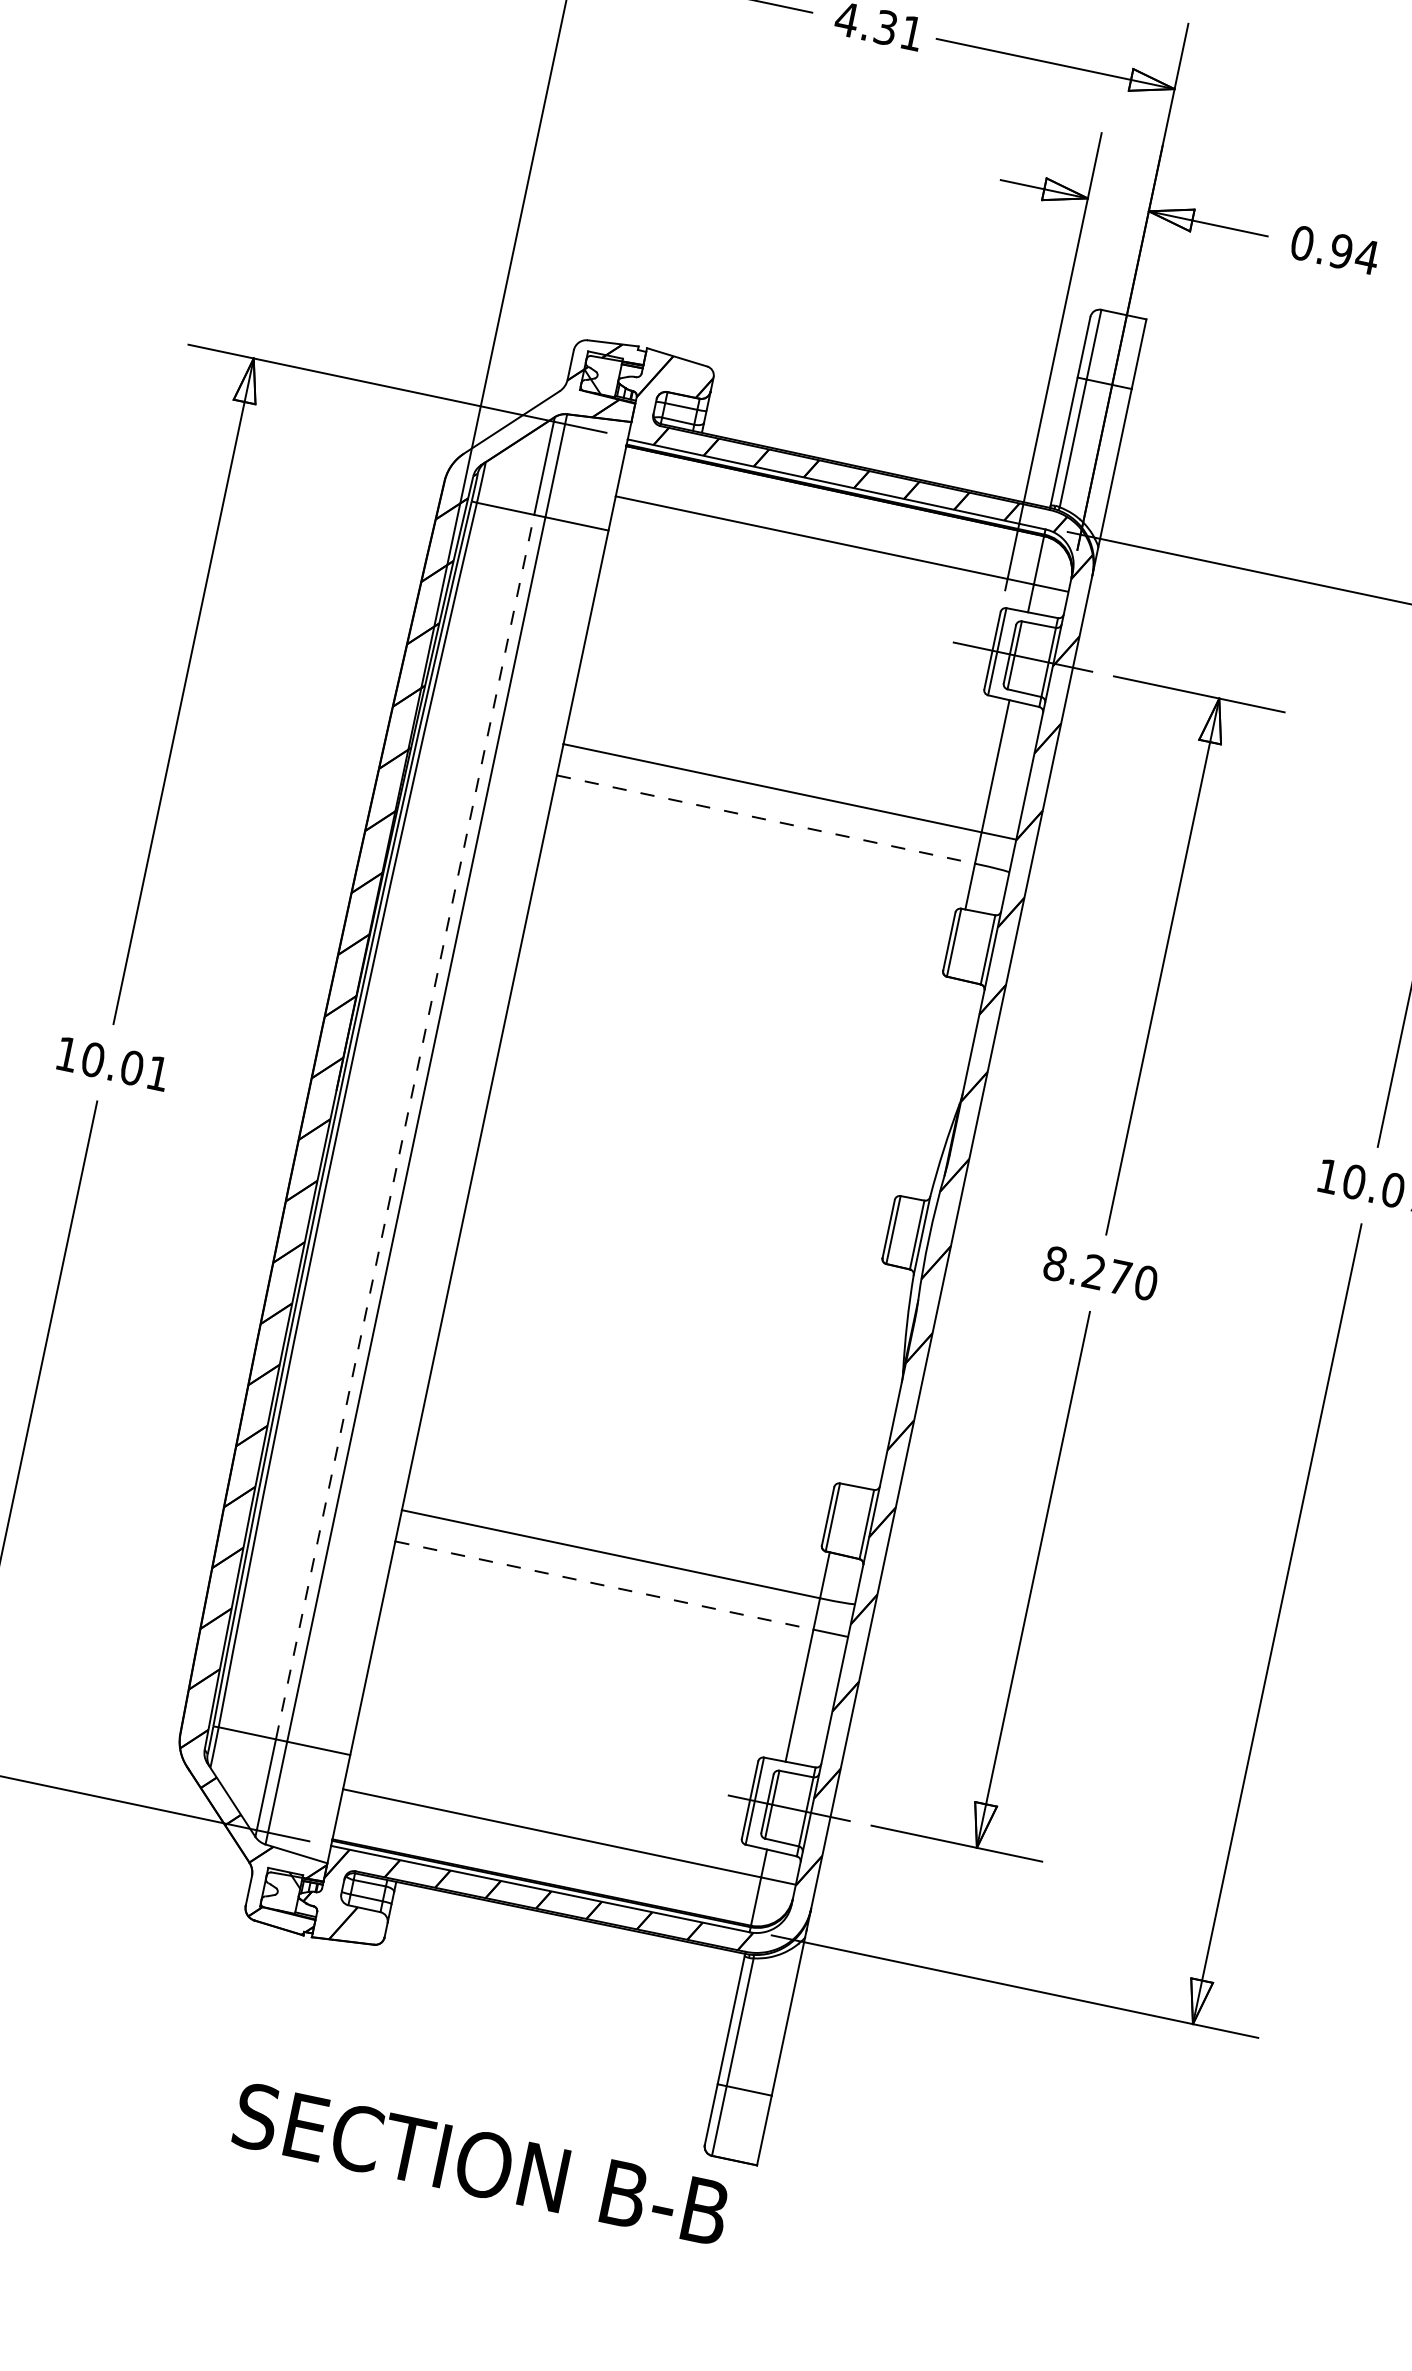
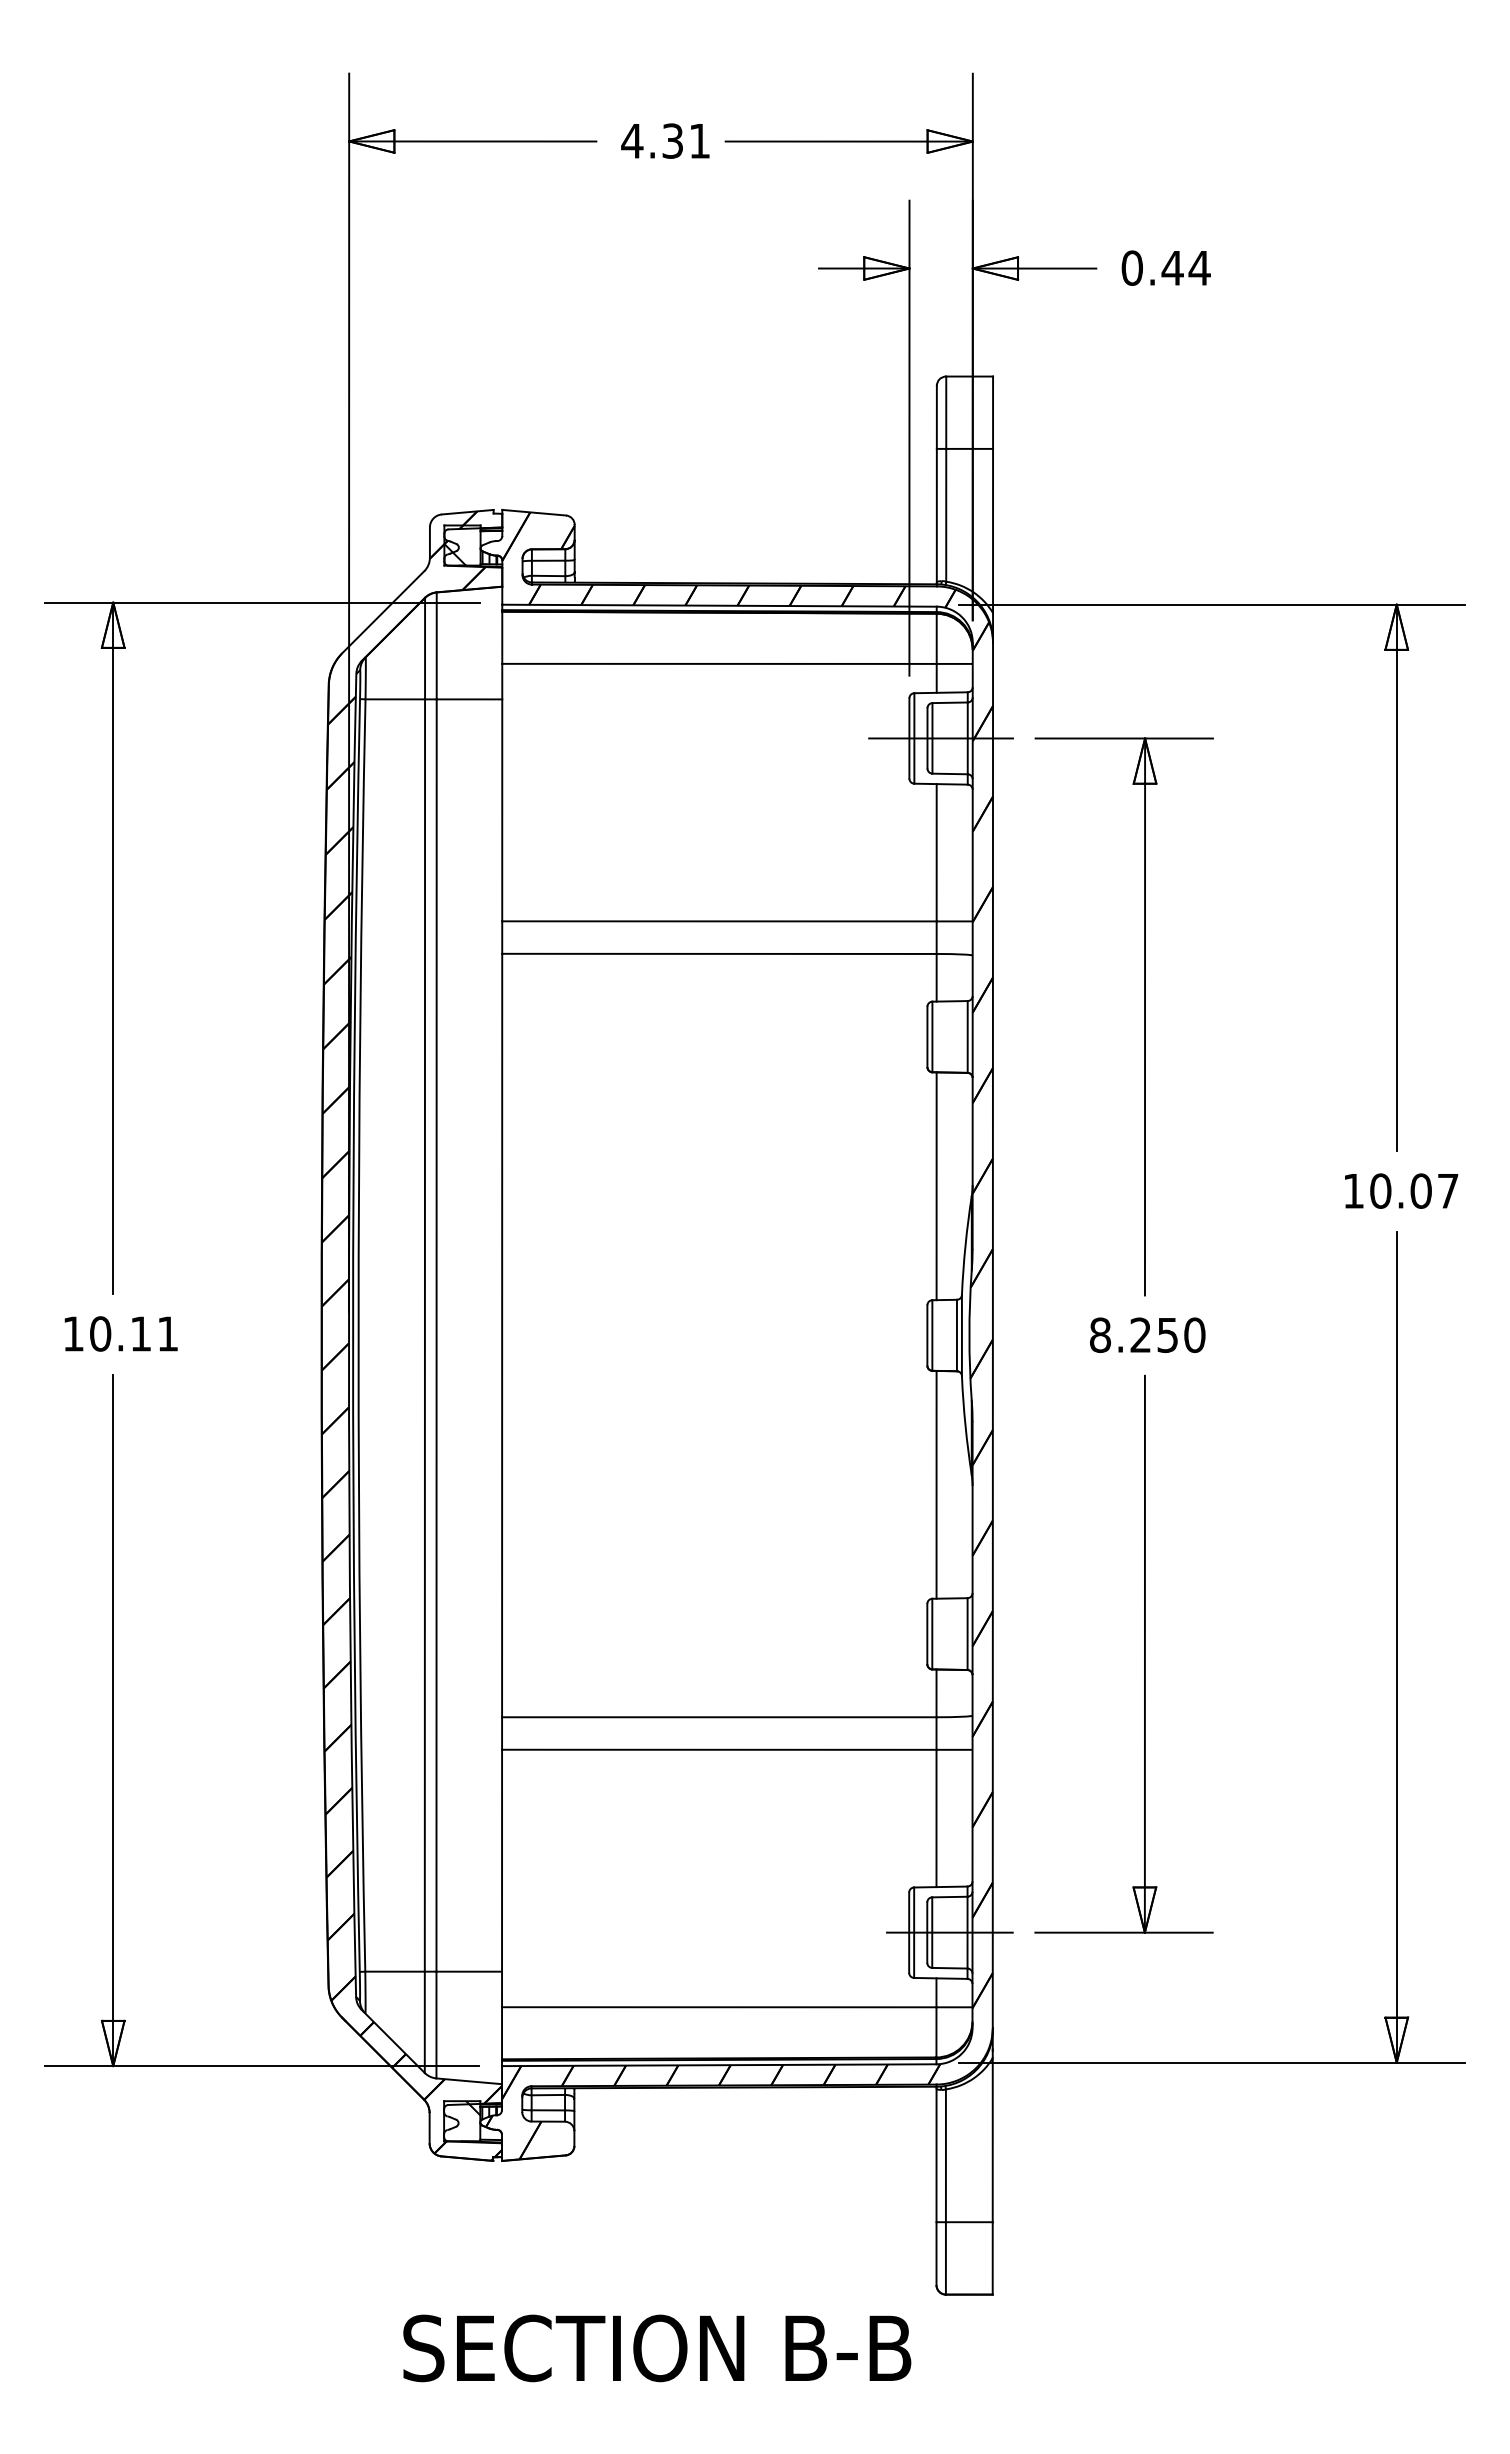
text: (1341, 250) -> (1172, 267), 0.94 -> 0.44
line: (766, 819) -> (719, 953), dashed -> solid
text: (131, 1067) -> (140, 1333), 10.01 -> 10.11
line: (927, 1087) -> (936, 1186), added
line: (404, 1127) -> (424, 1335), dashed -> solid
text: (1119, 1277) -> (1167, 1335), 8.270 -> 8.250
line: (867, 1374) -> (936, 1484), added
line: (604, 1585) -> (719, 1749), dashed -> solid
text: (481, 2164) -> (657, 2348), moved

